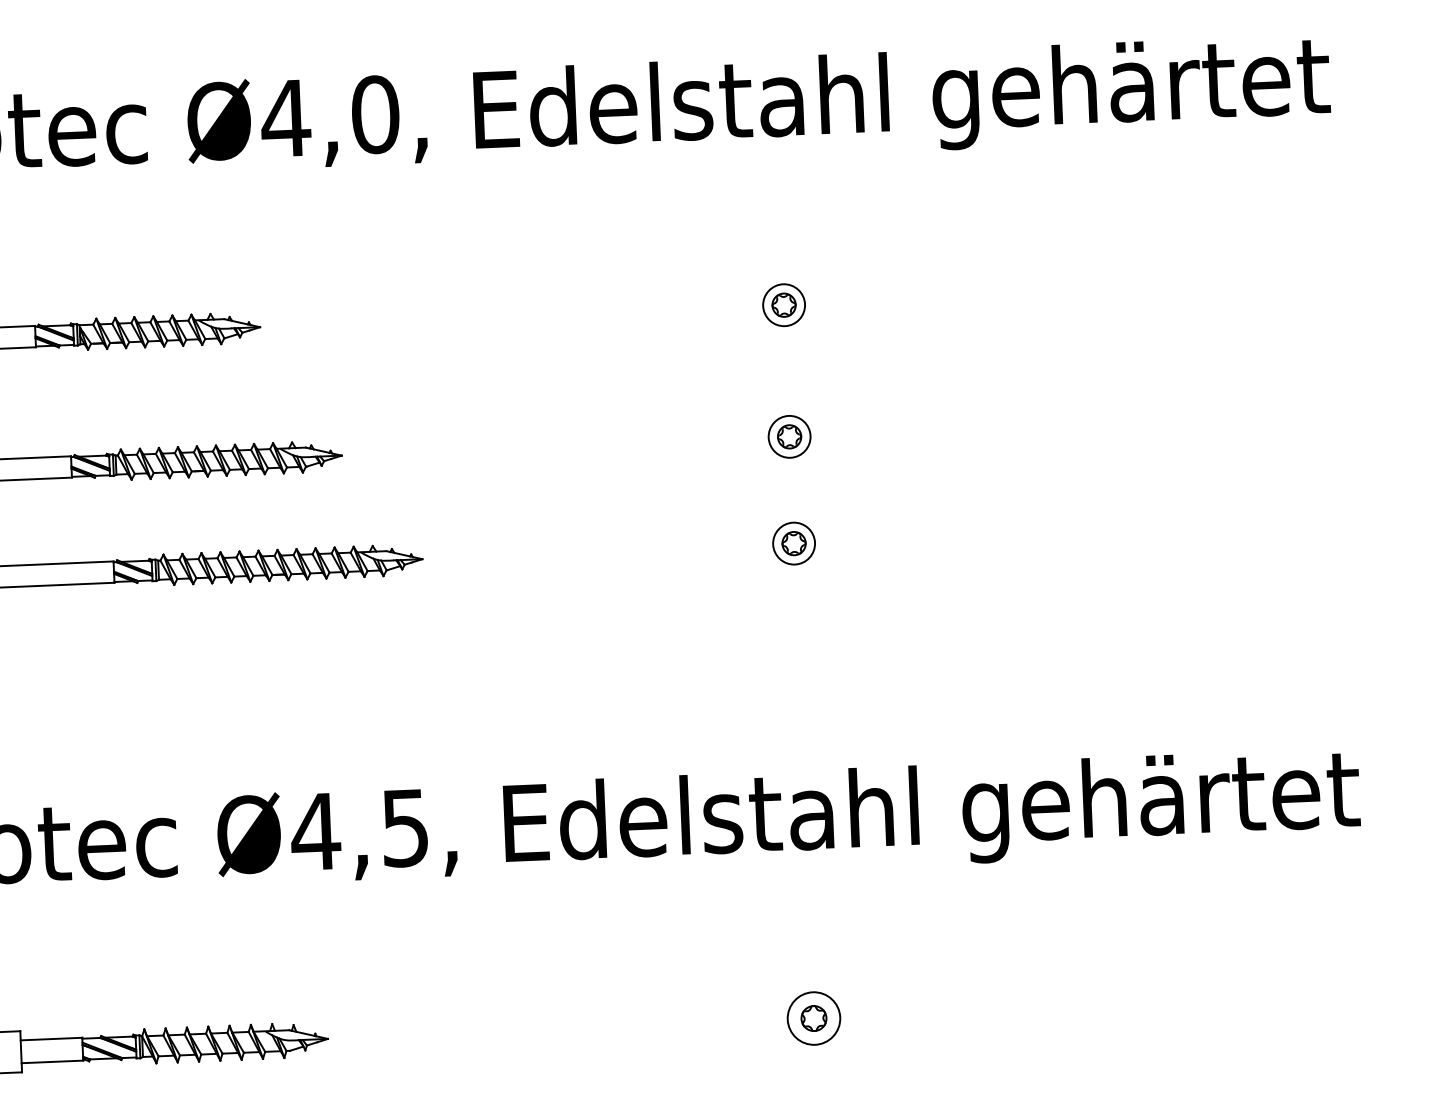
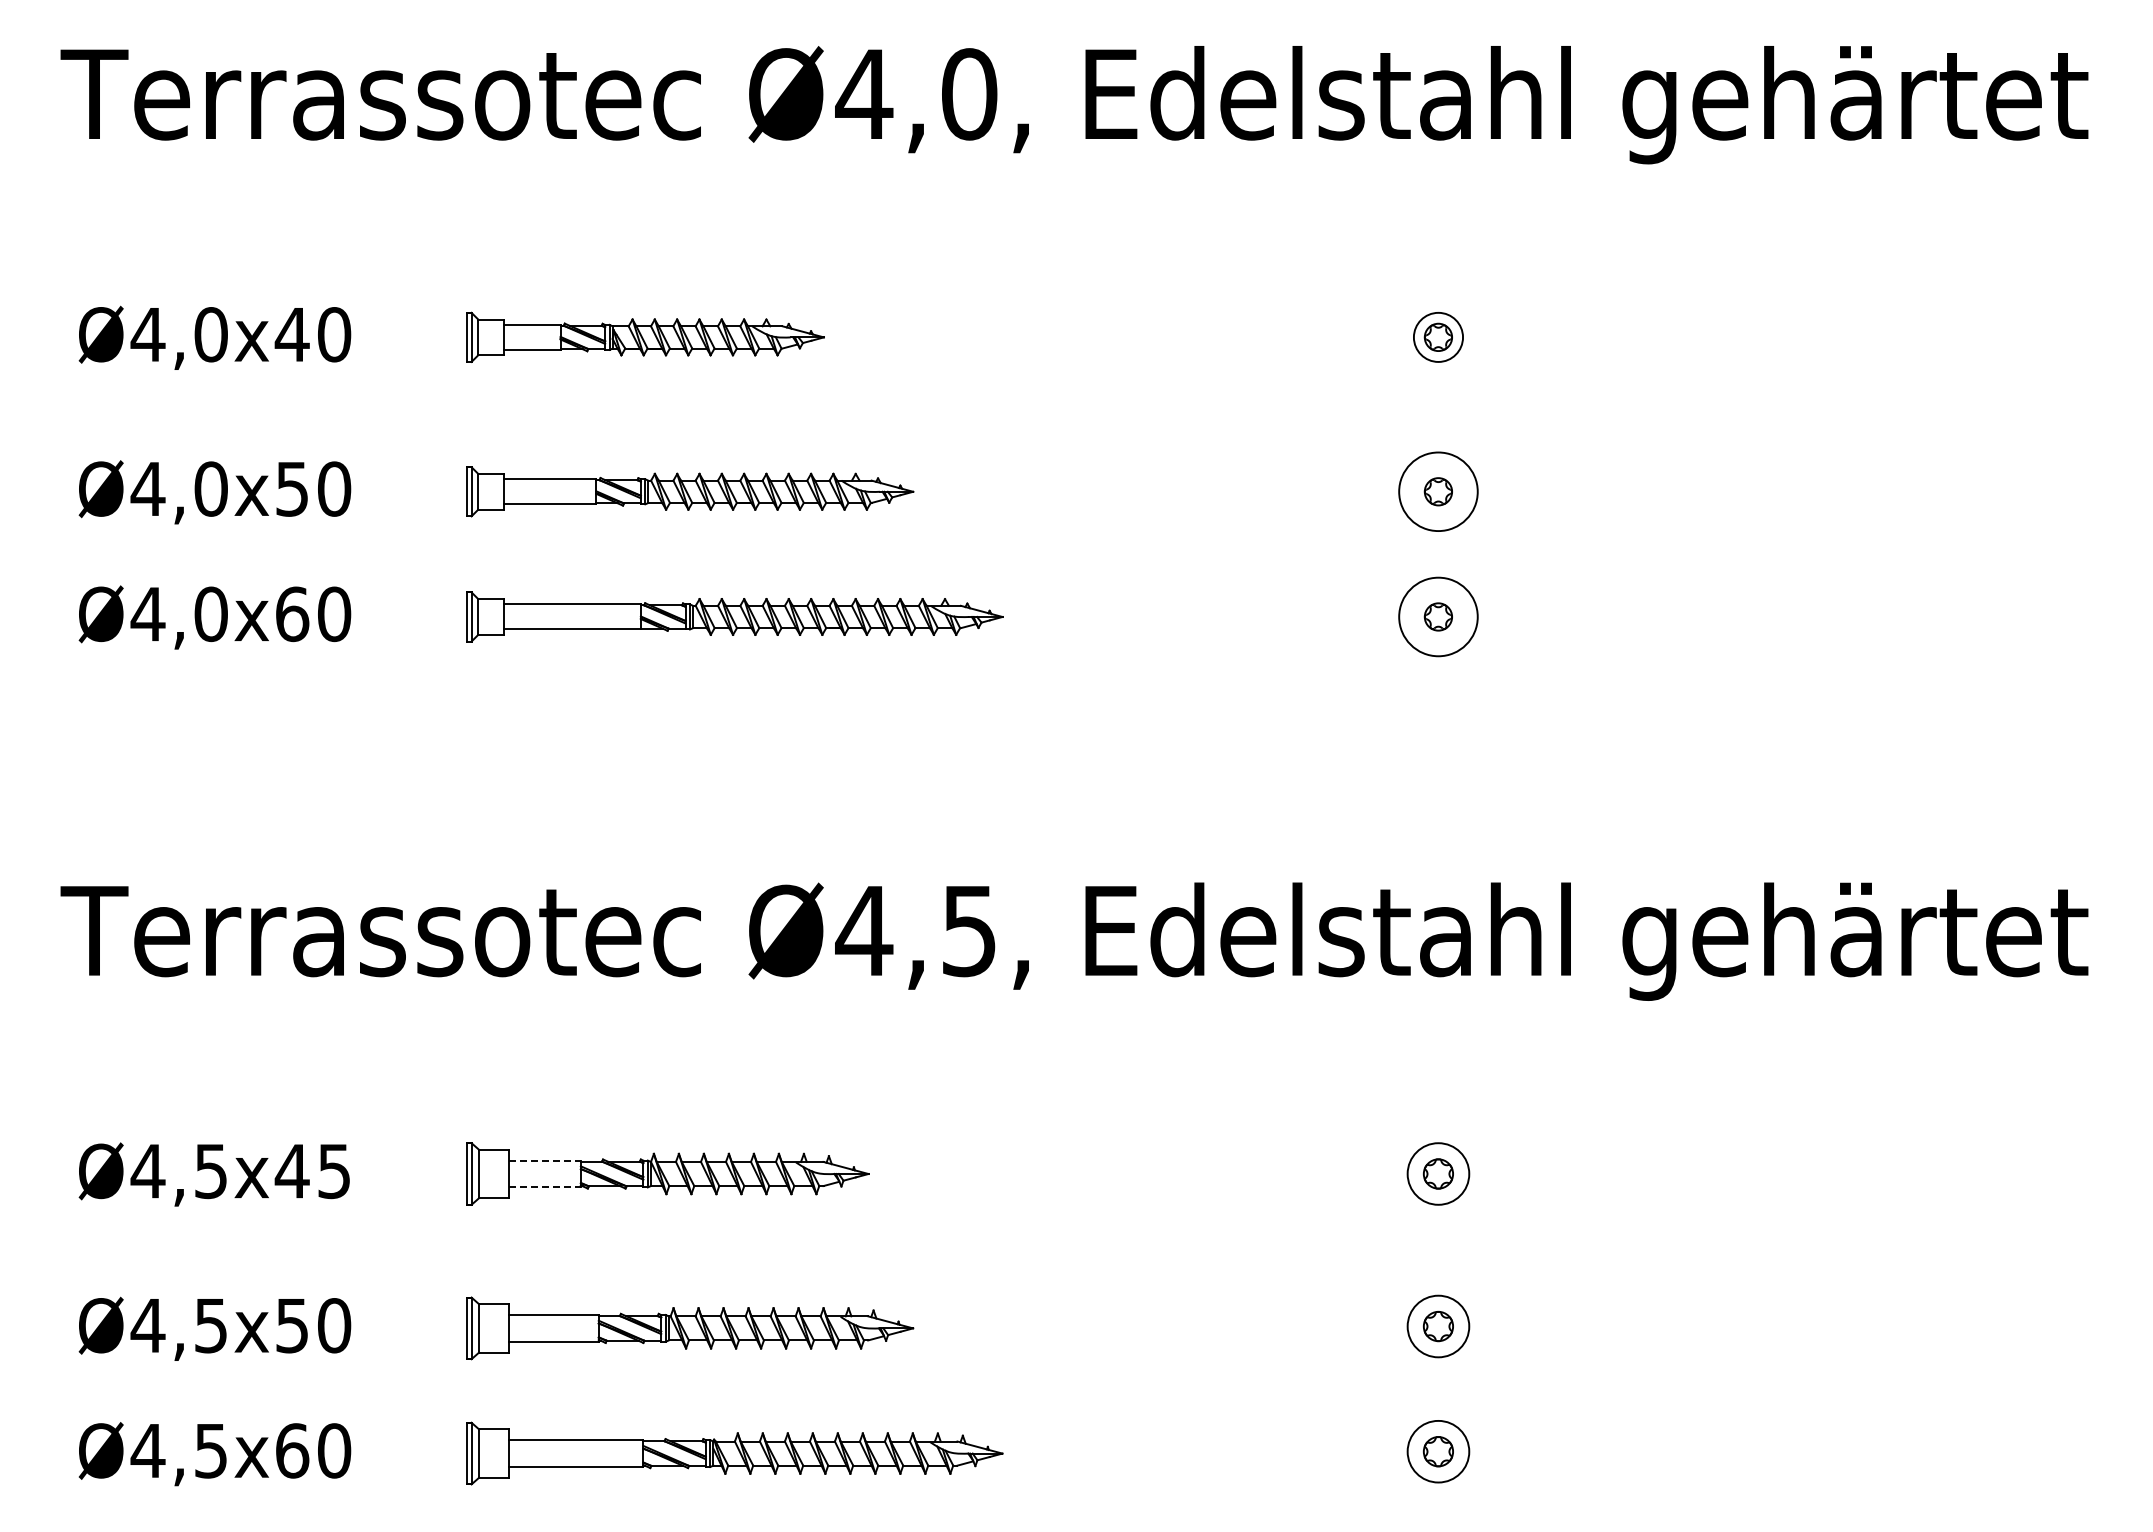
circle: (789, 436) -> (1438, 491), size x1.6
circle: (794, 543) -> (1438, 616), size x1.6
line: (52, 1038) -> (545, 1160), solid -> dashed
line: (53, 1061) -> (545, 1187), solid -> dashed

